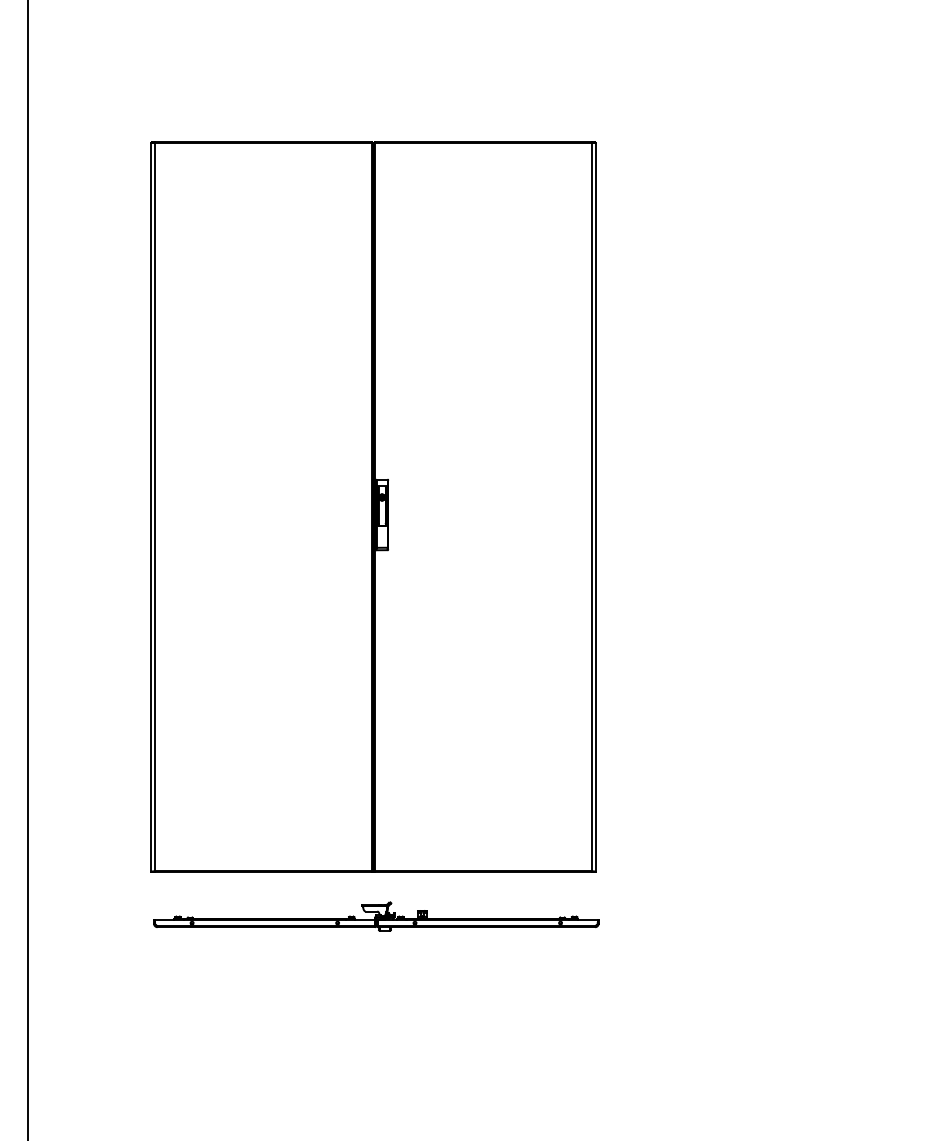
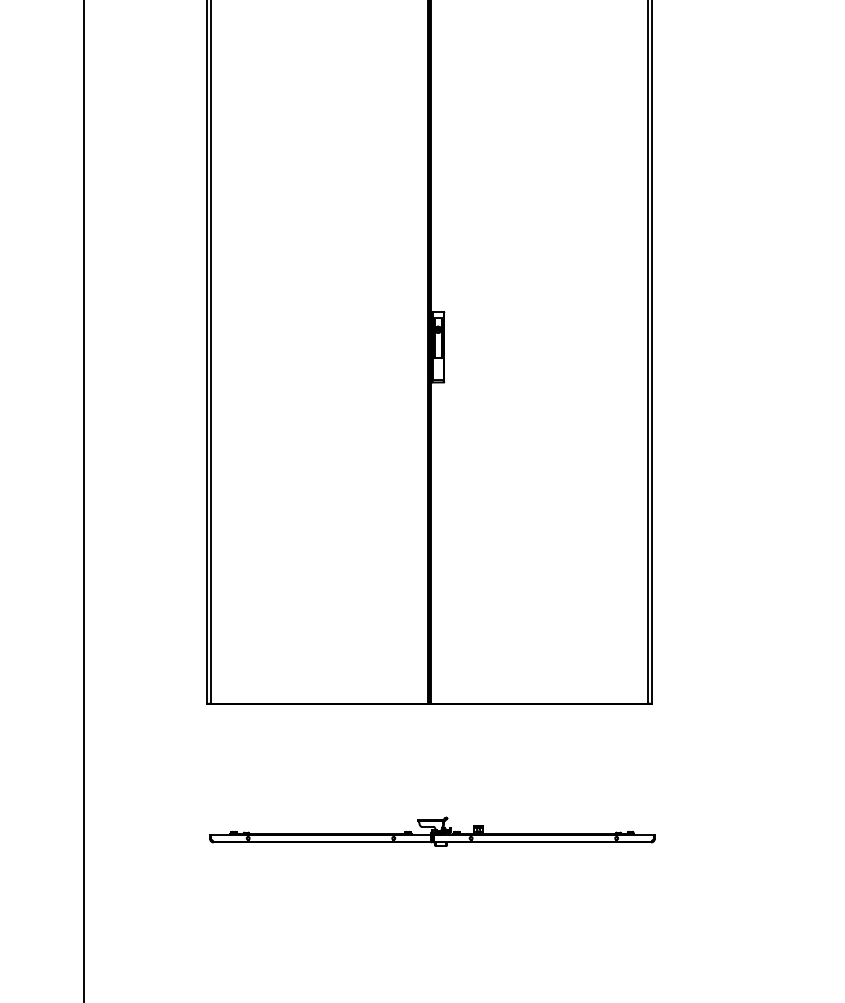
part: (376, 916) -> (432, 831), moved

